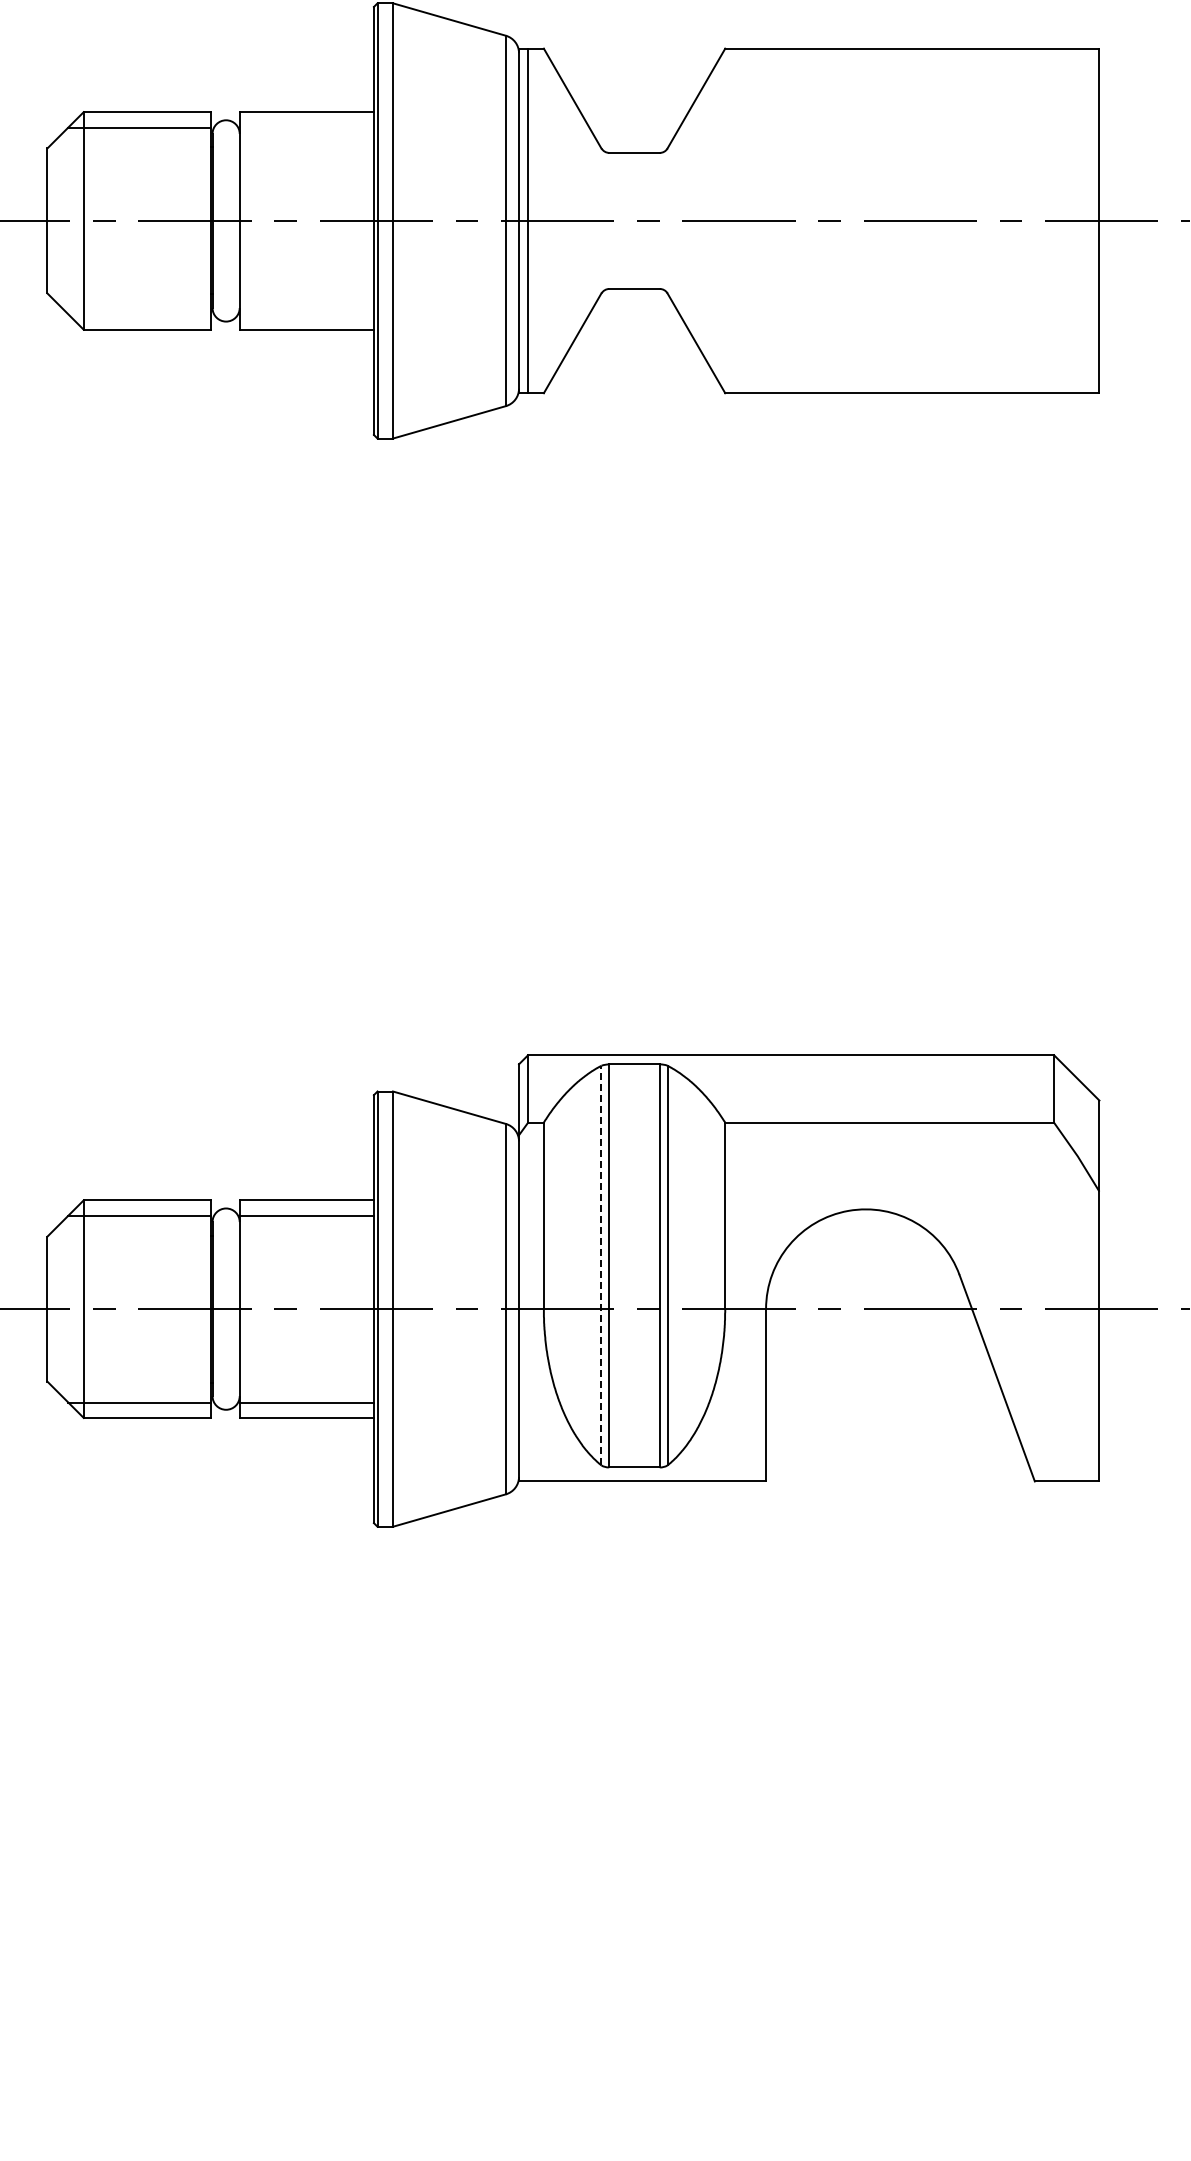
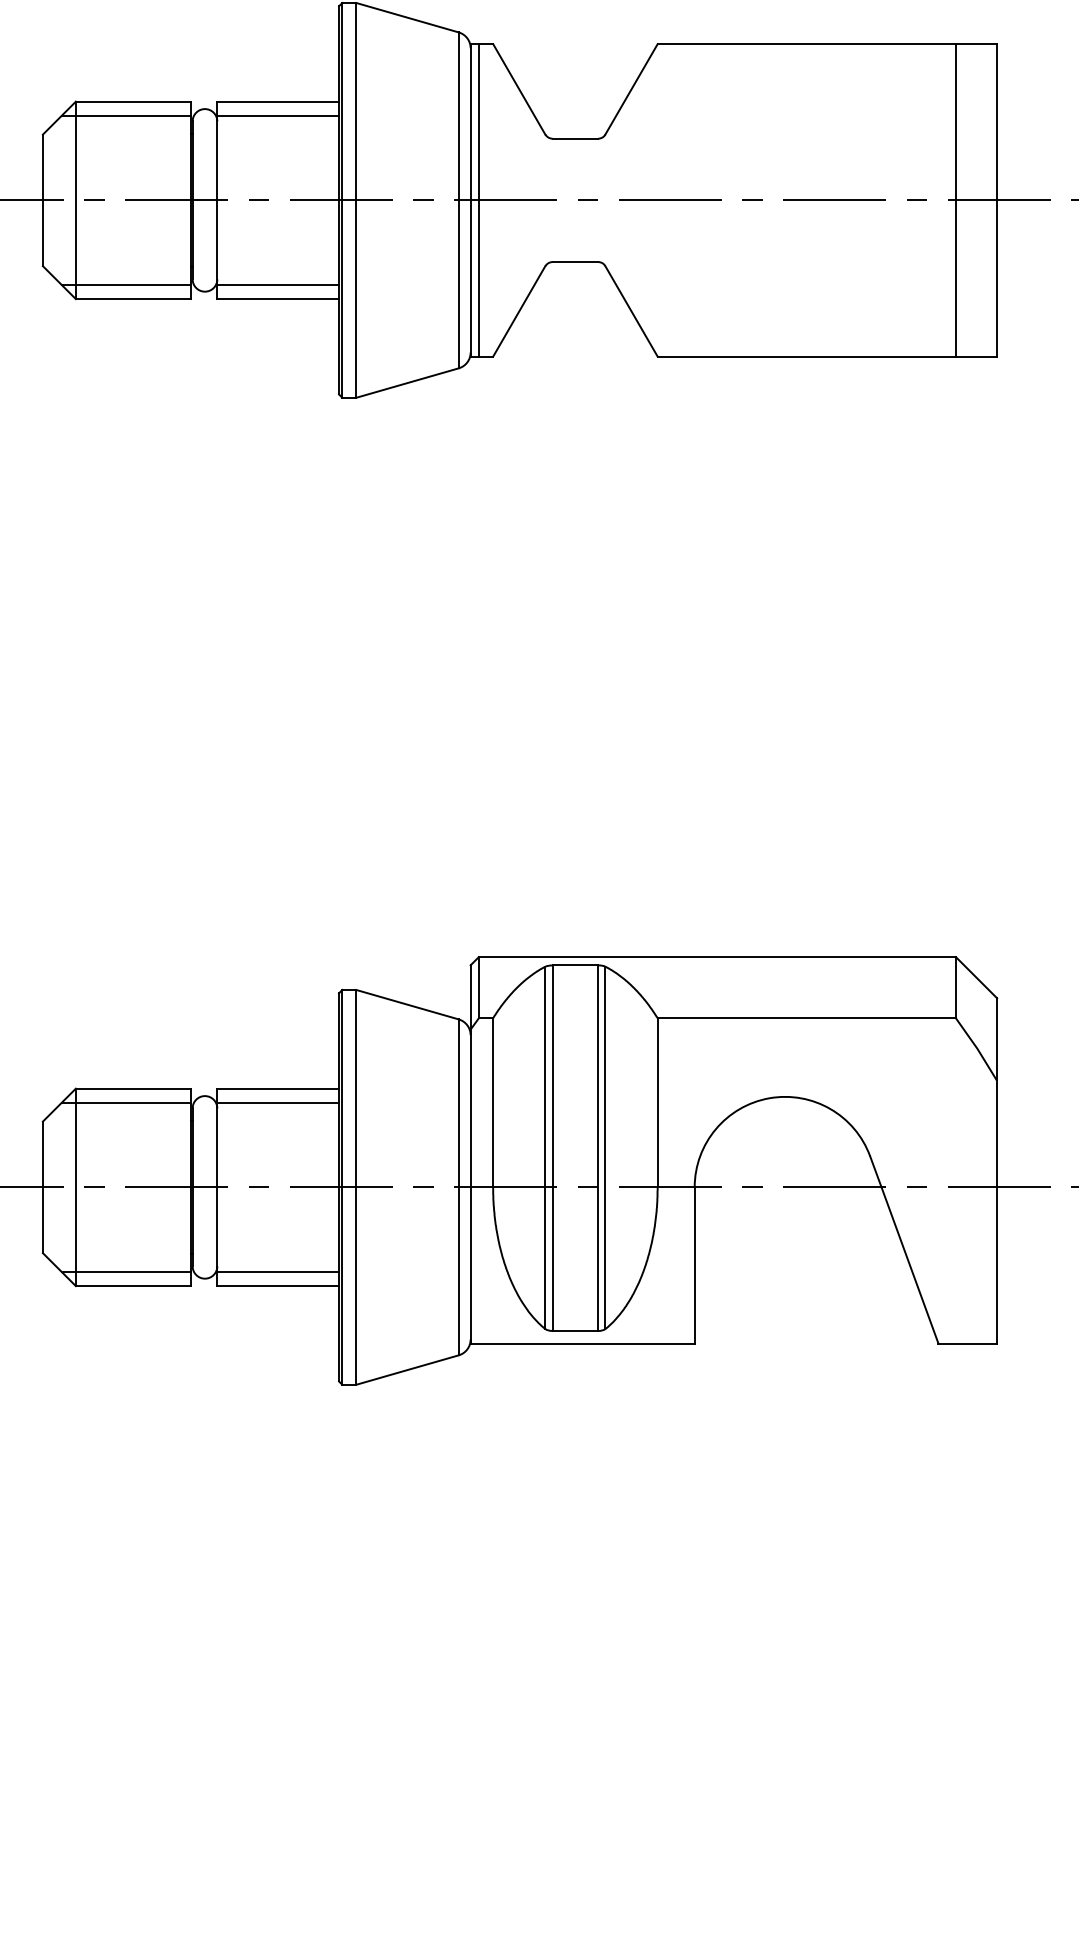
line: (306, 127) -> (277, 115), added
line: (1054, 220) -> (956, 199), added
line: (139, 314) -> (126, 285), added
line: (306, 314) -> (277, 285), added
line: (601, 1265) -> (545, 1147), dashed -> solid

